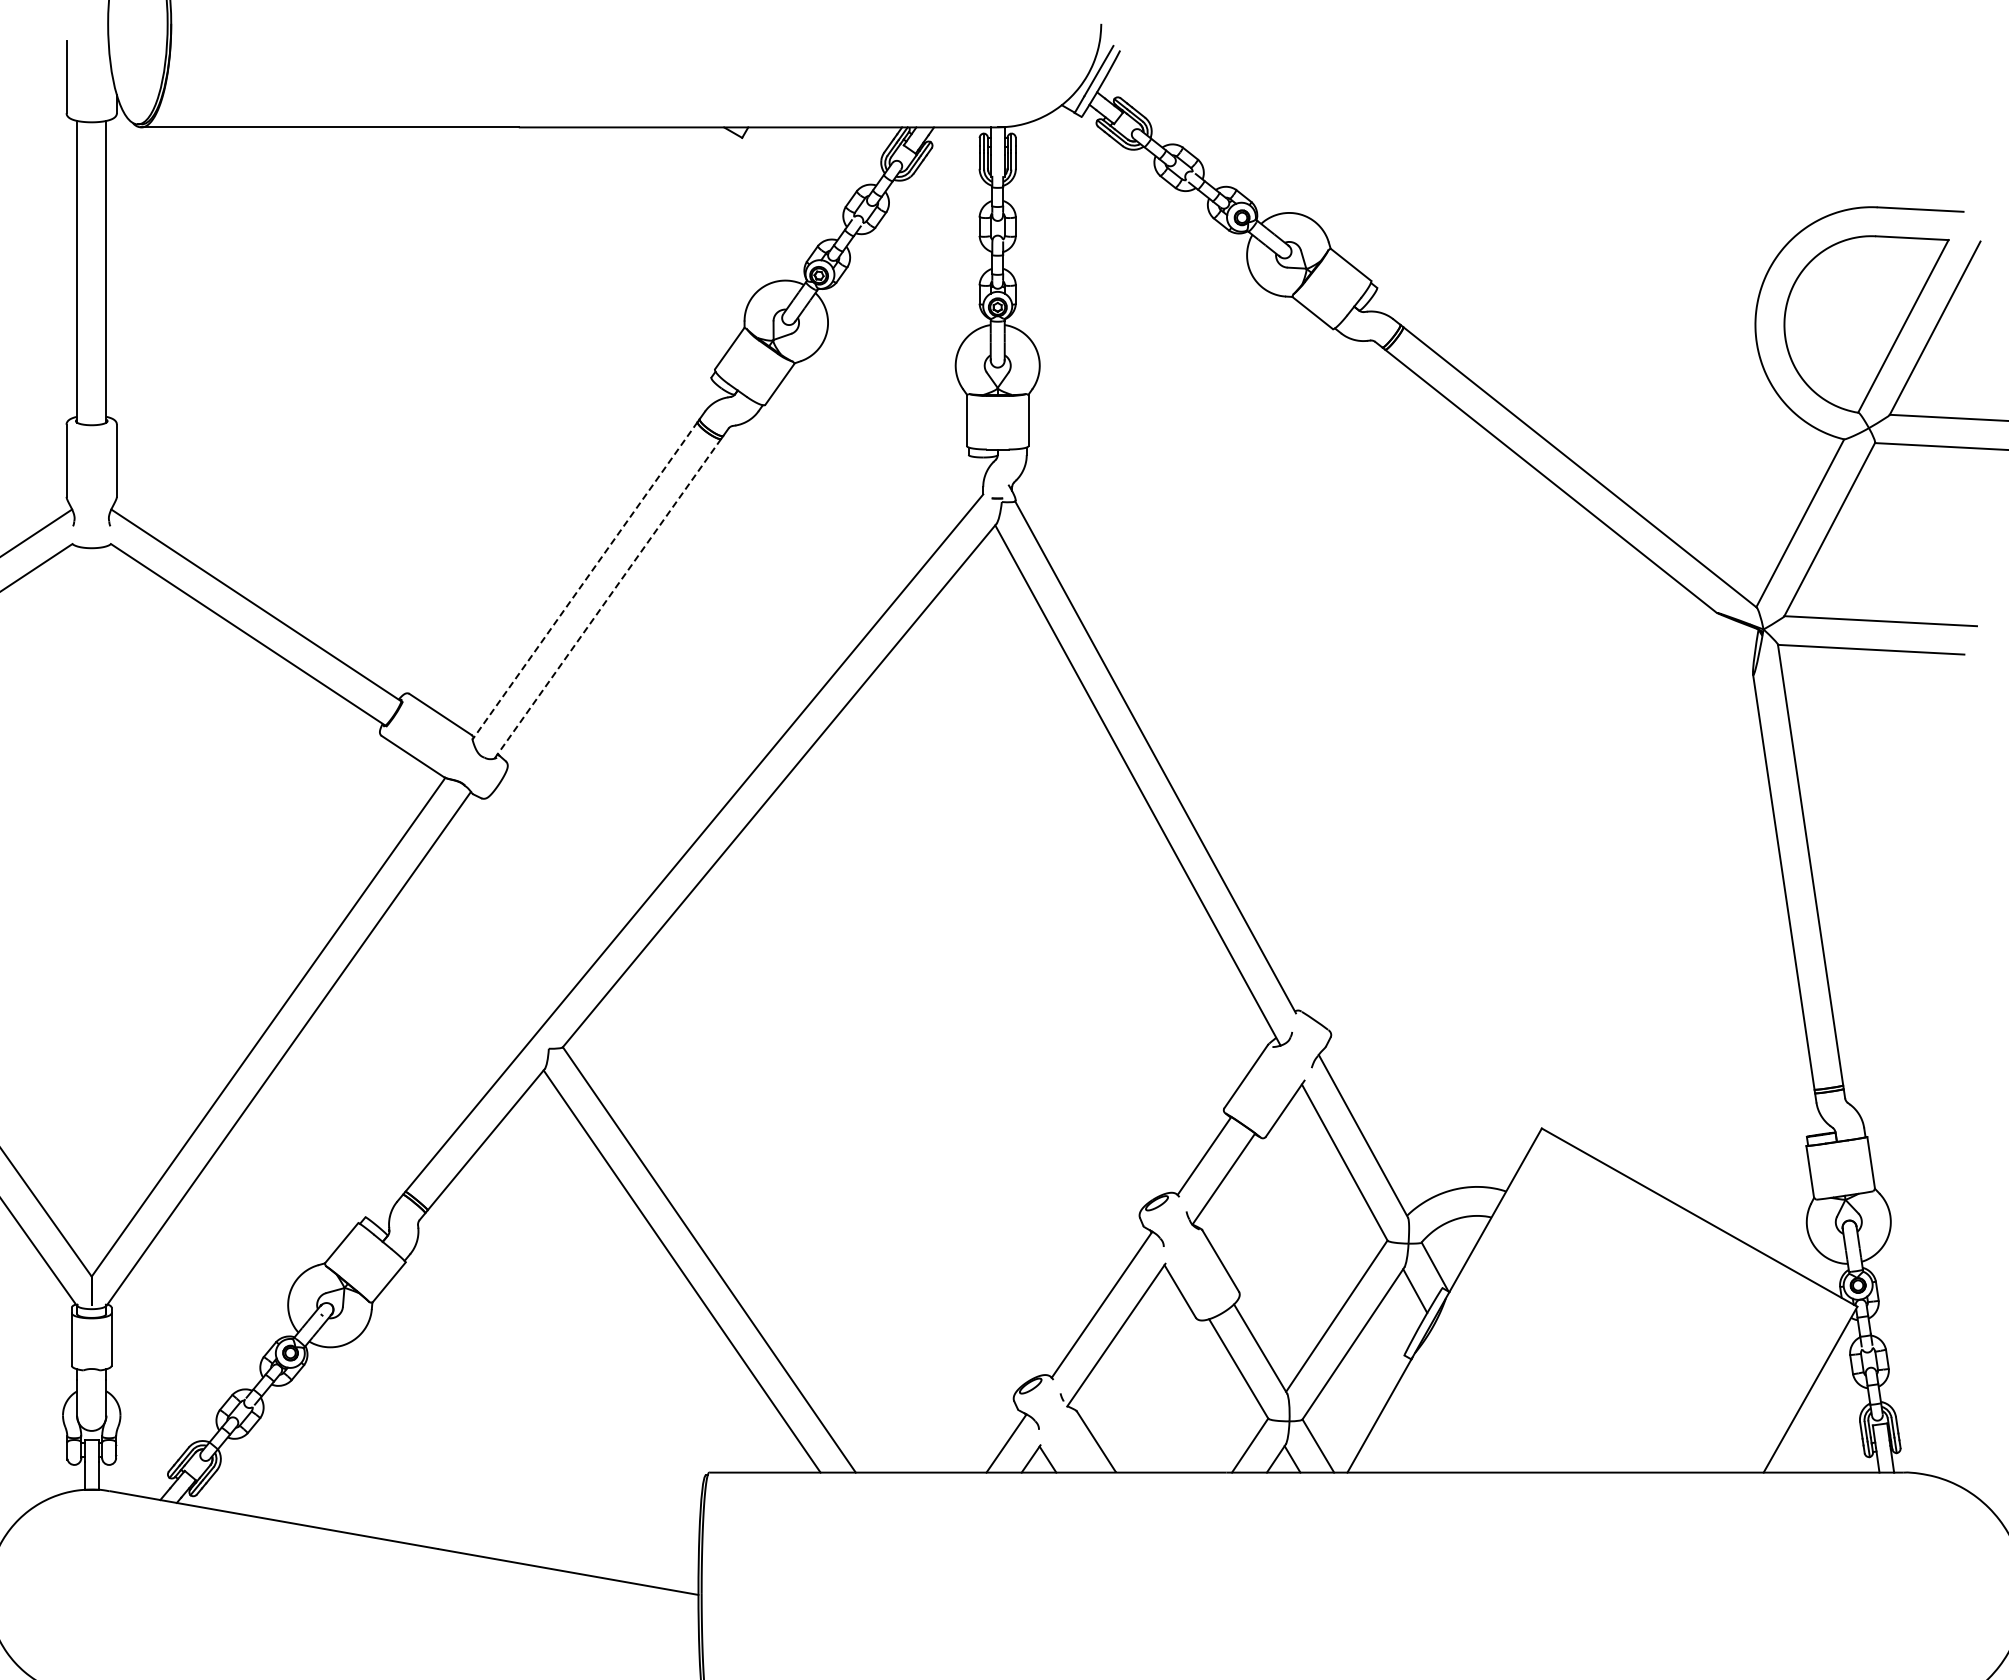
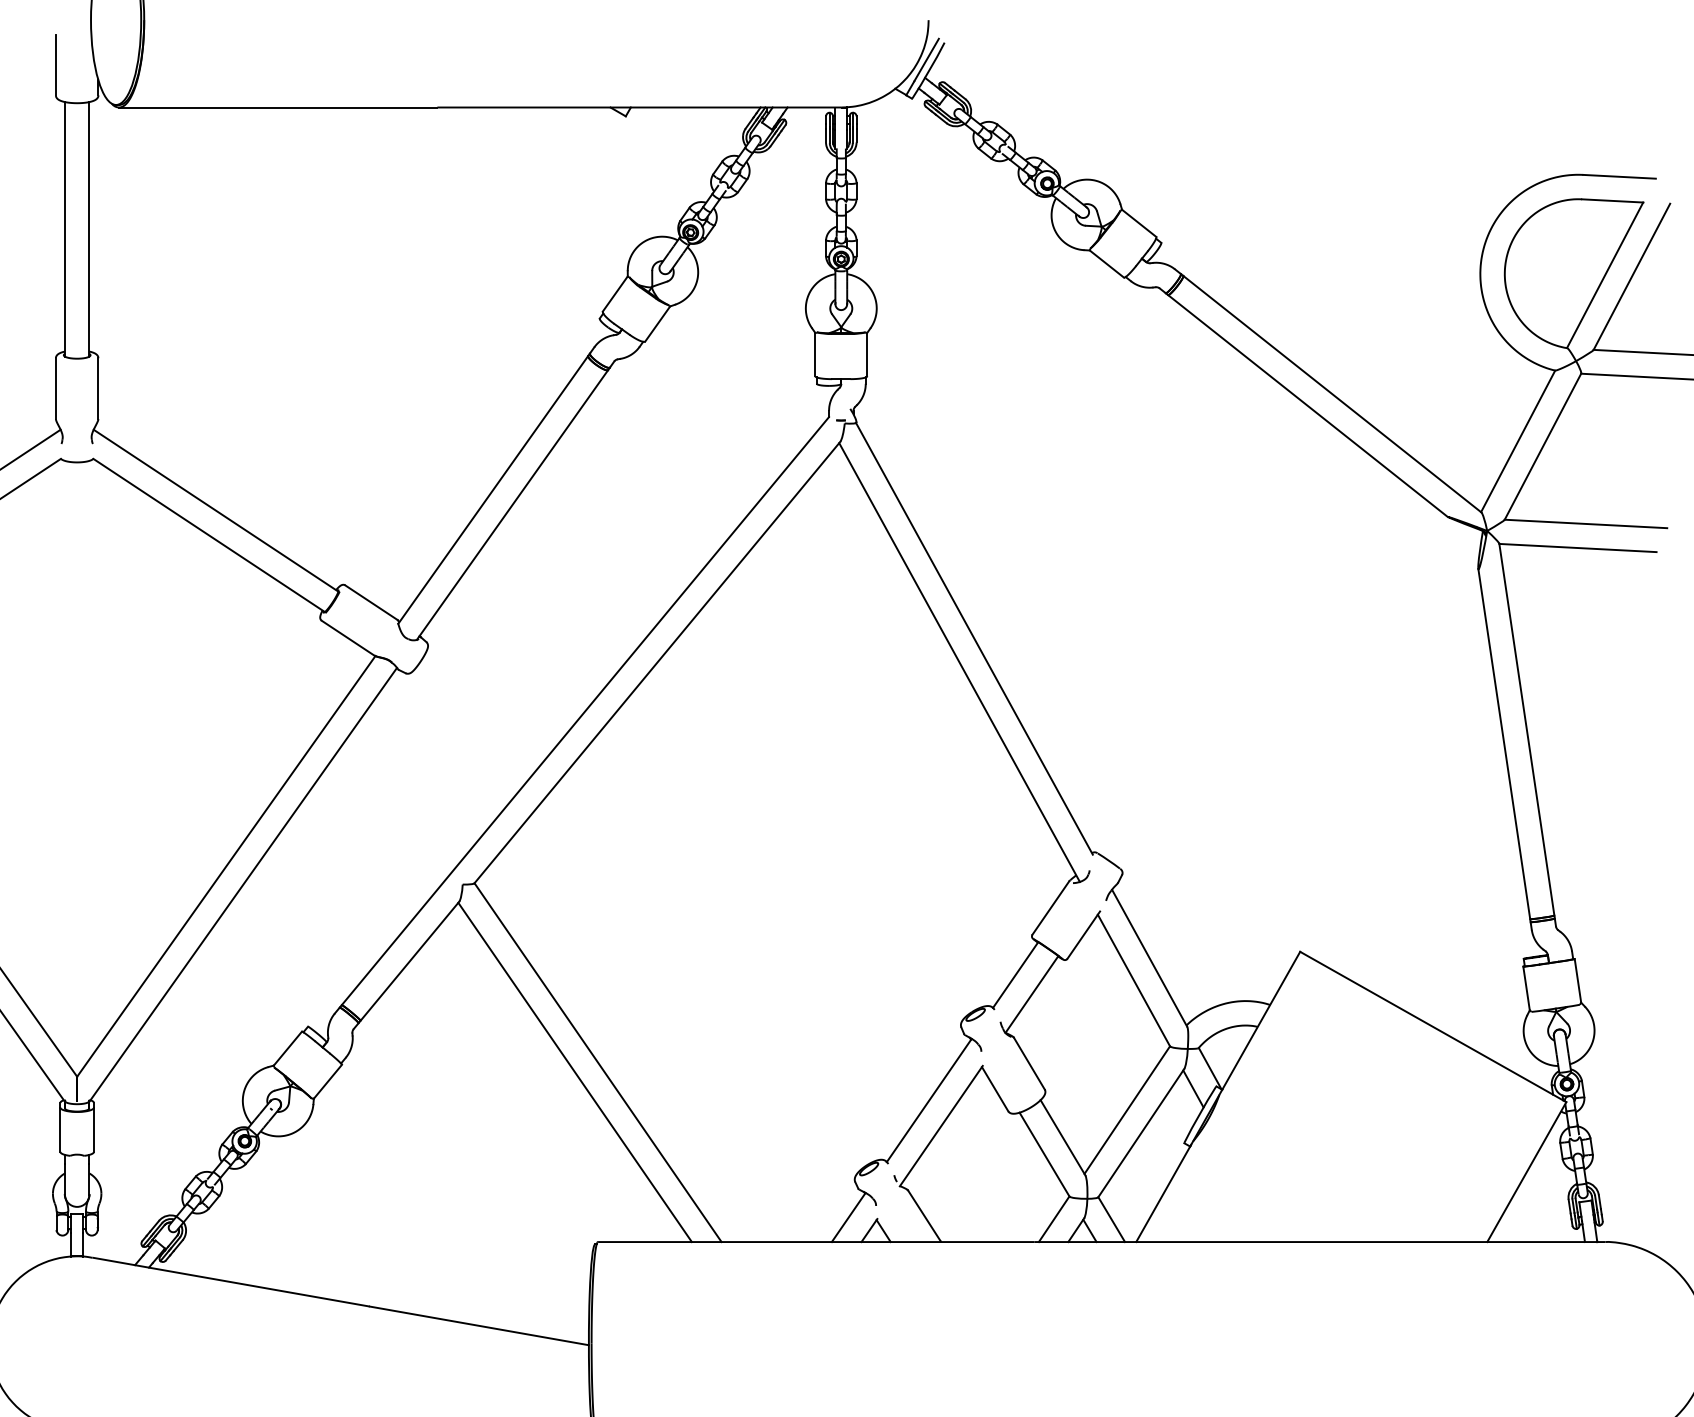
line: (585, 580) -> (493, 489), dashed -> solid
line: (608, 598) -> (513, 504), dashed -> solid

